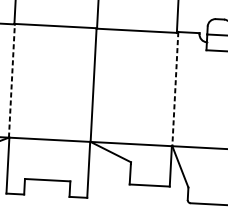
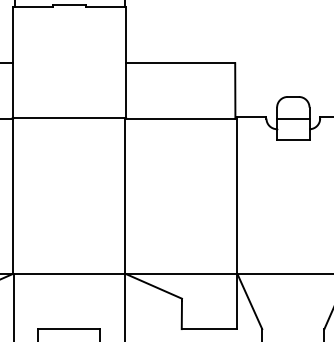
line: (11, 81) -> (13, 196), dashed -> solid
line: (175, 89) -> (237, 196), dashed -> solid

